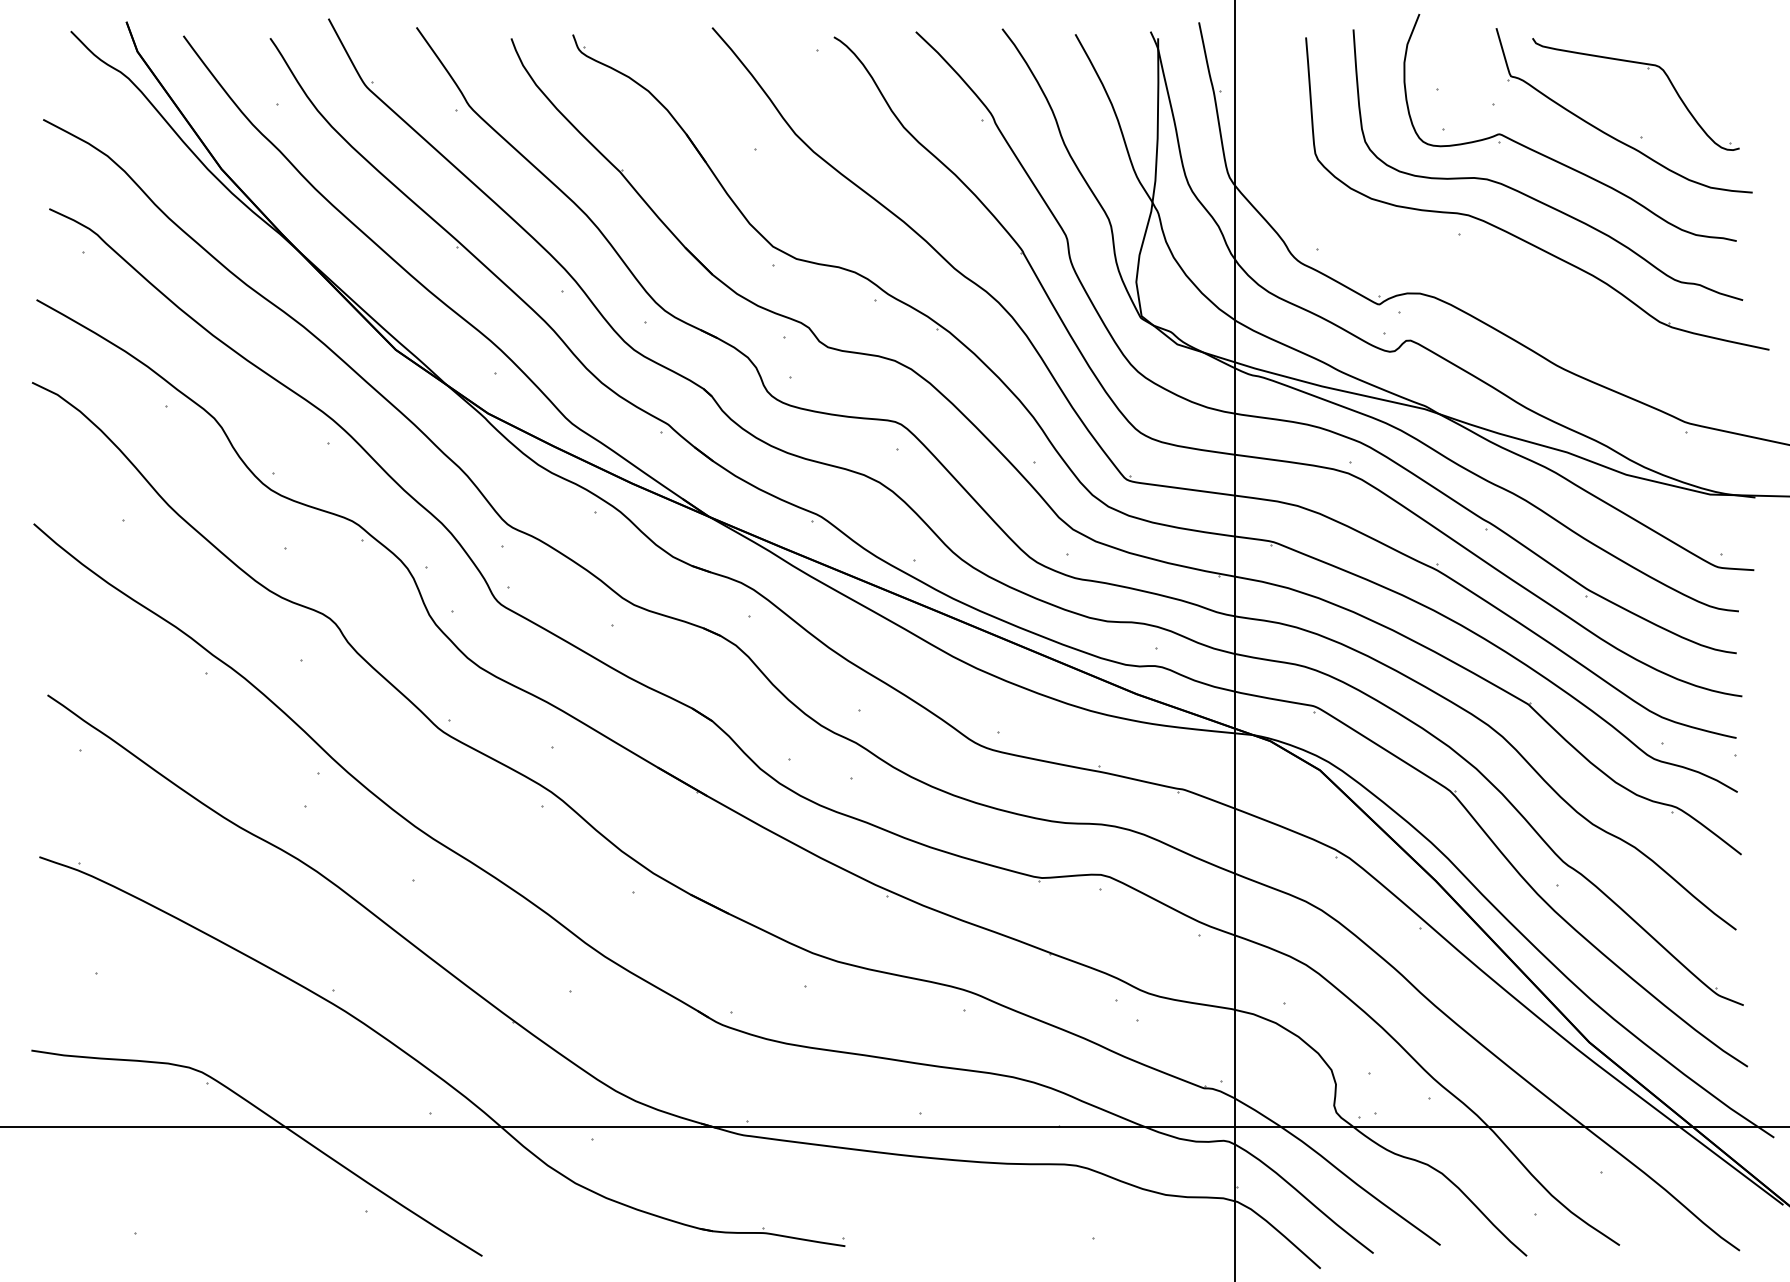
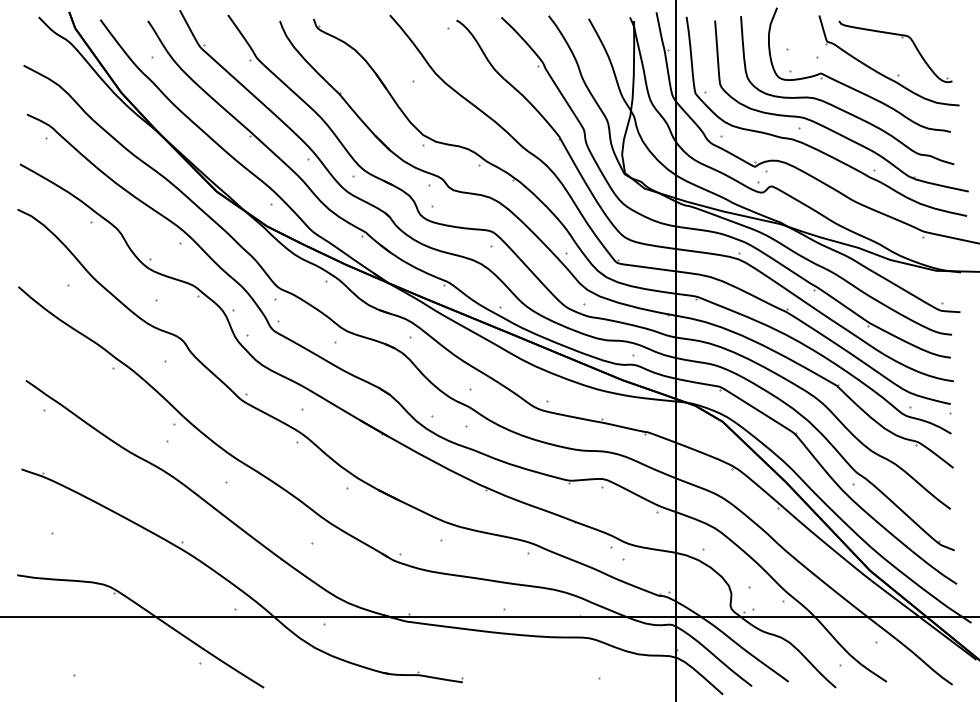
part: (1484, 267) -> (812, 146), added

